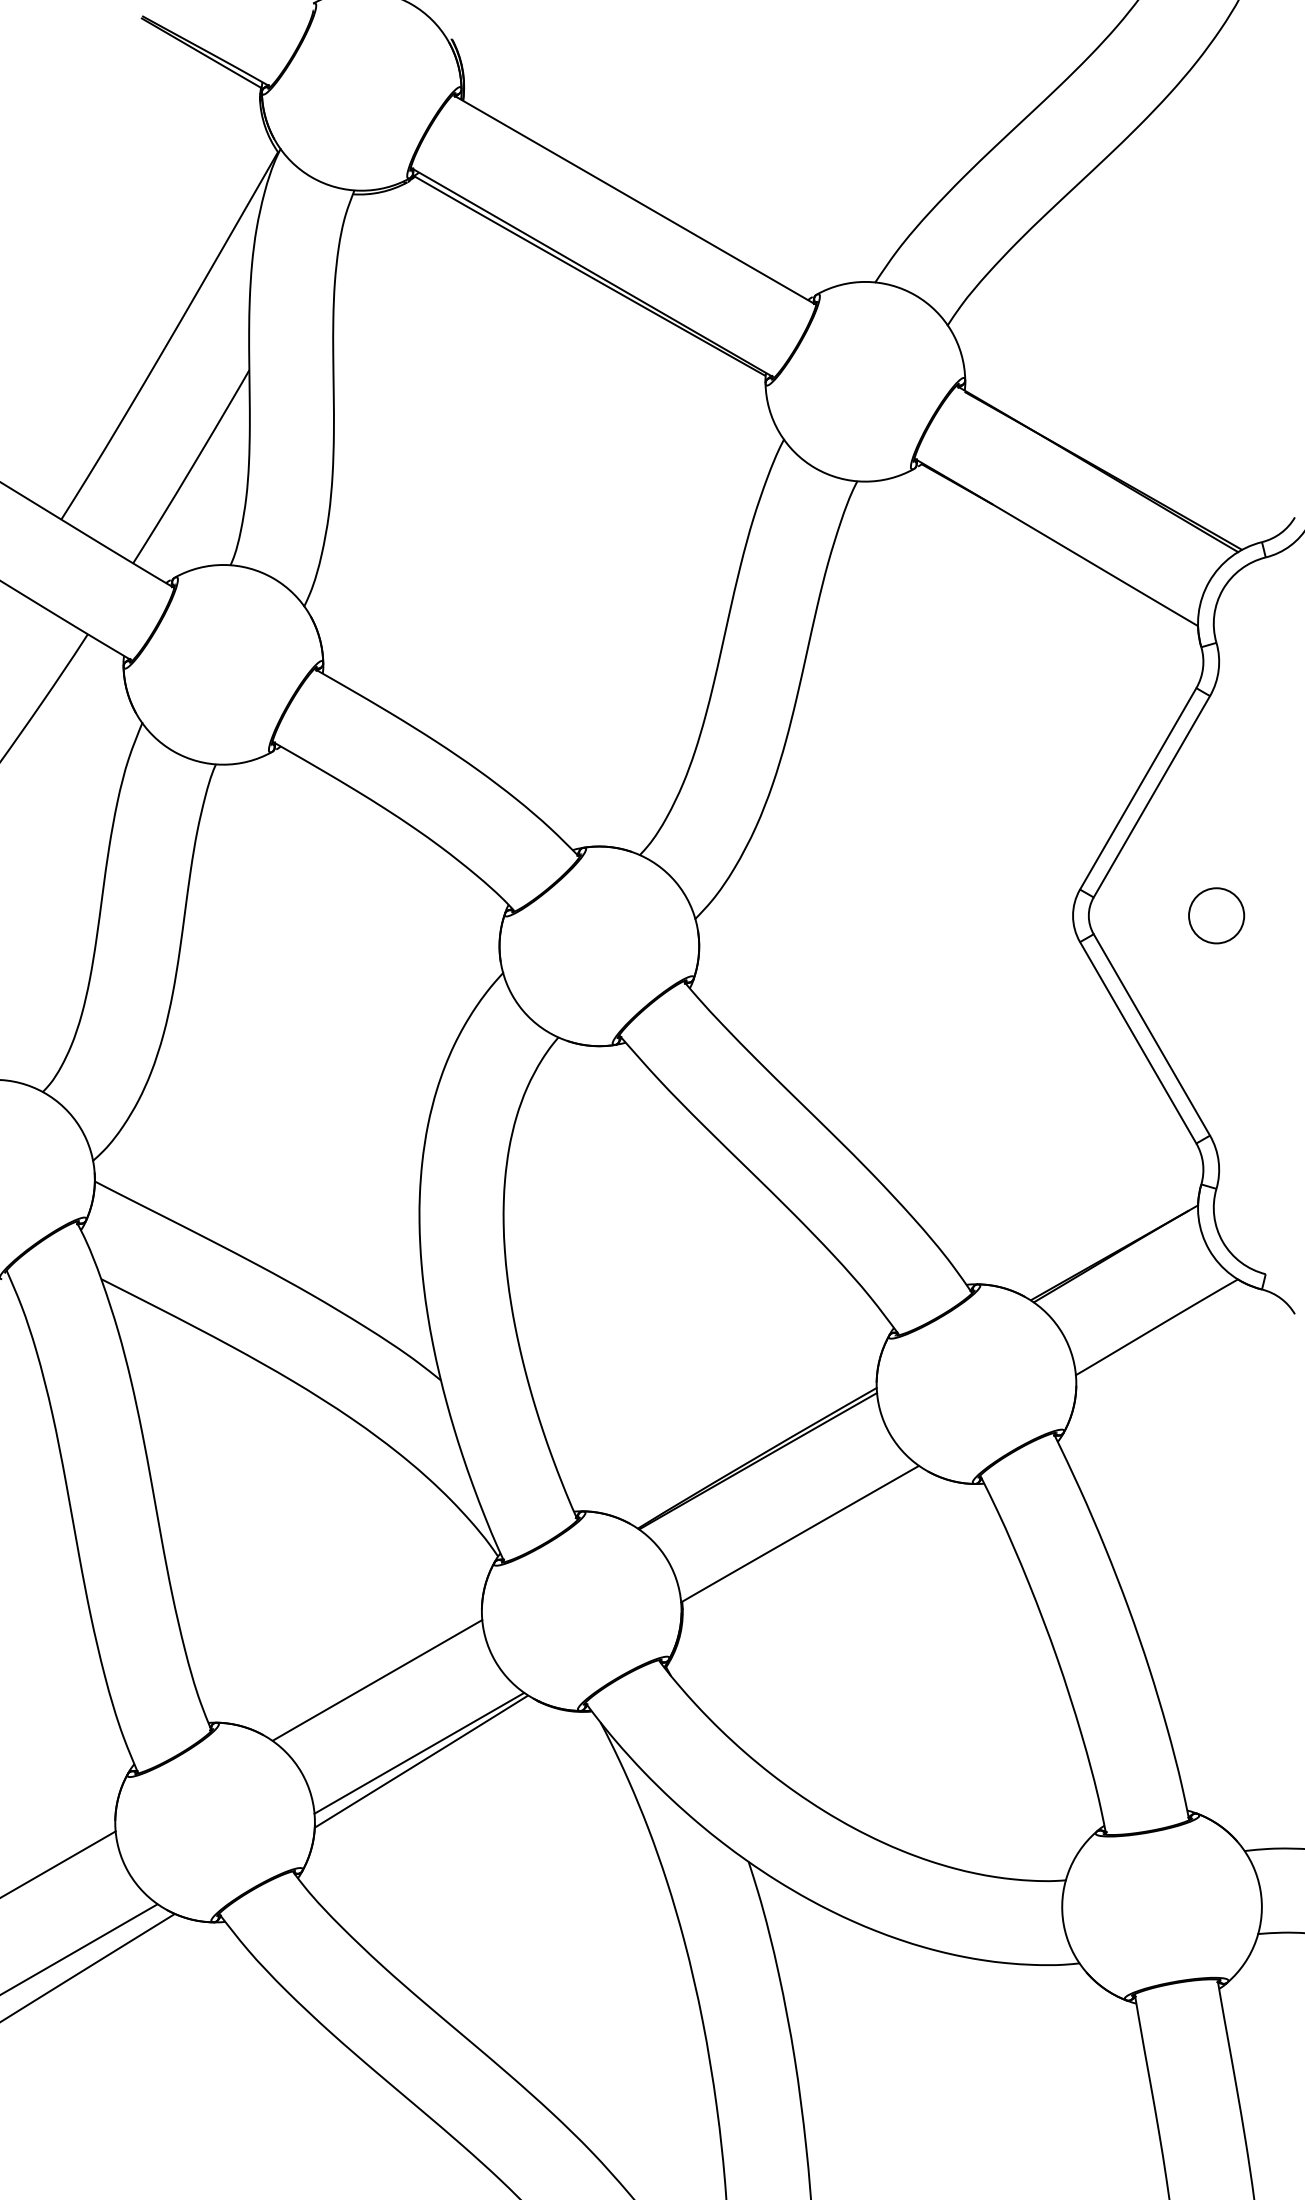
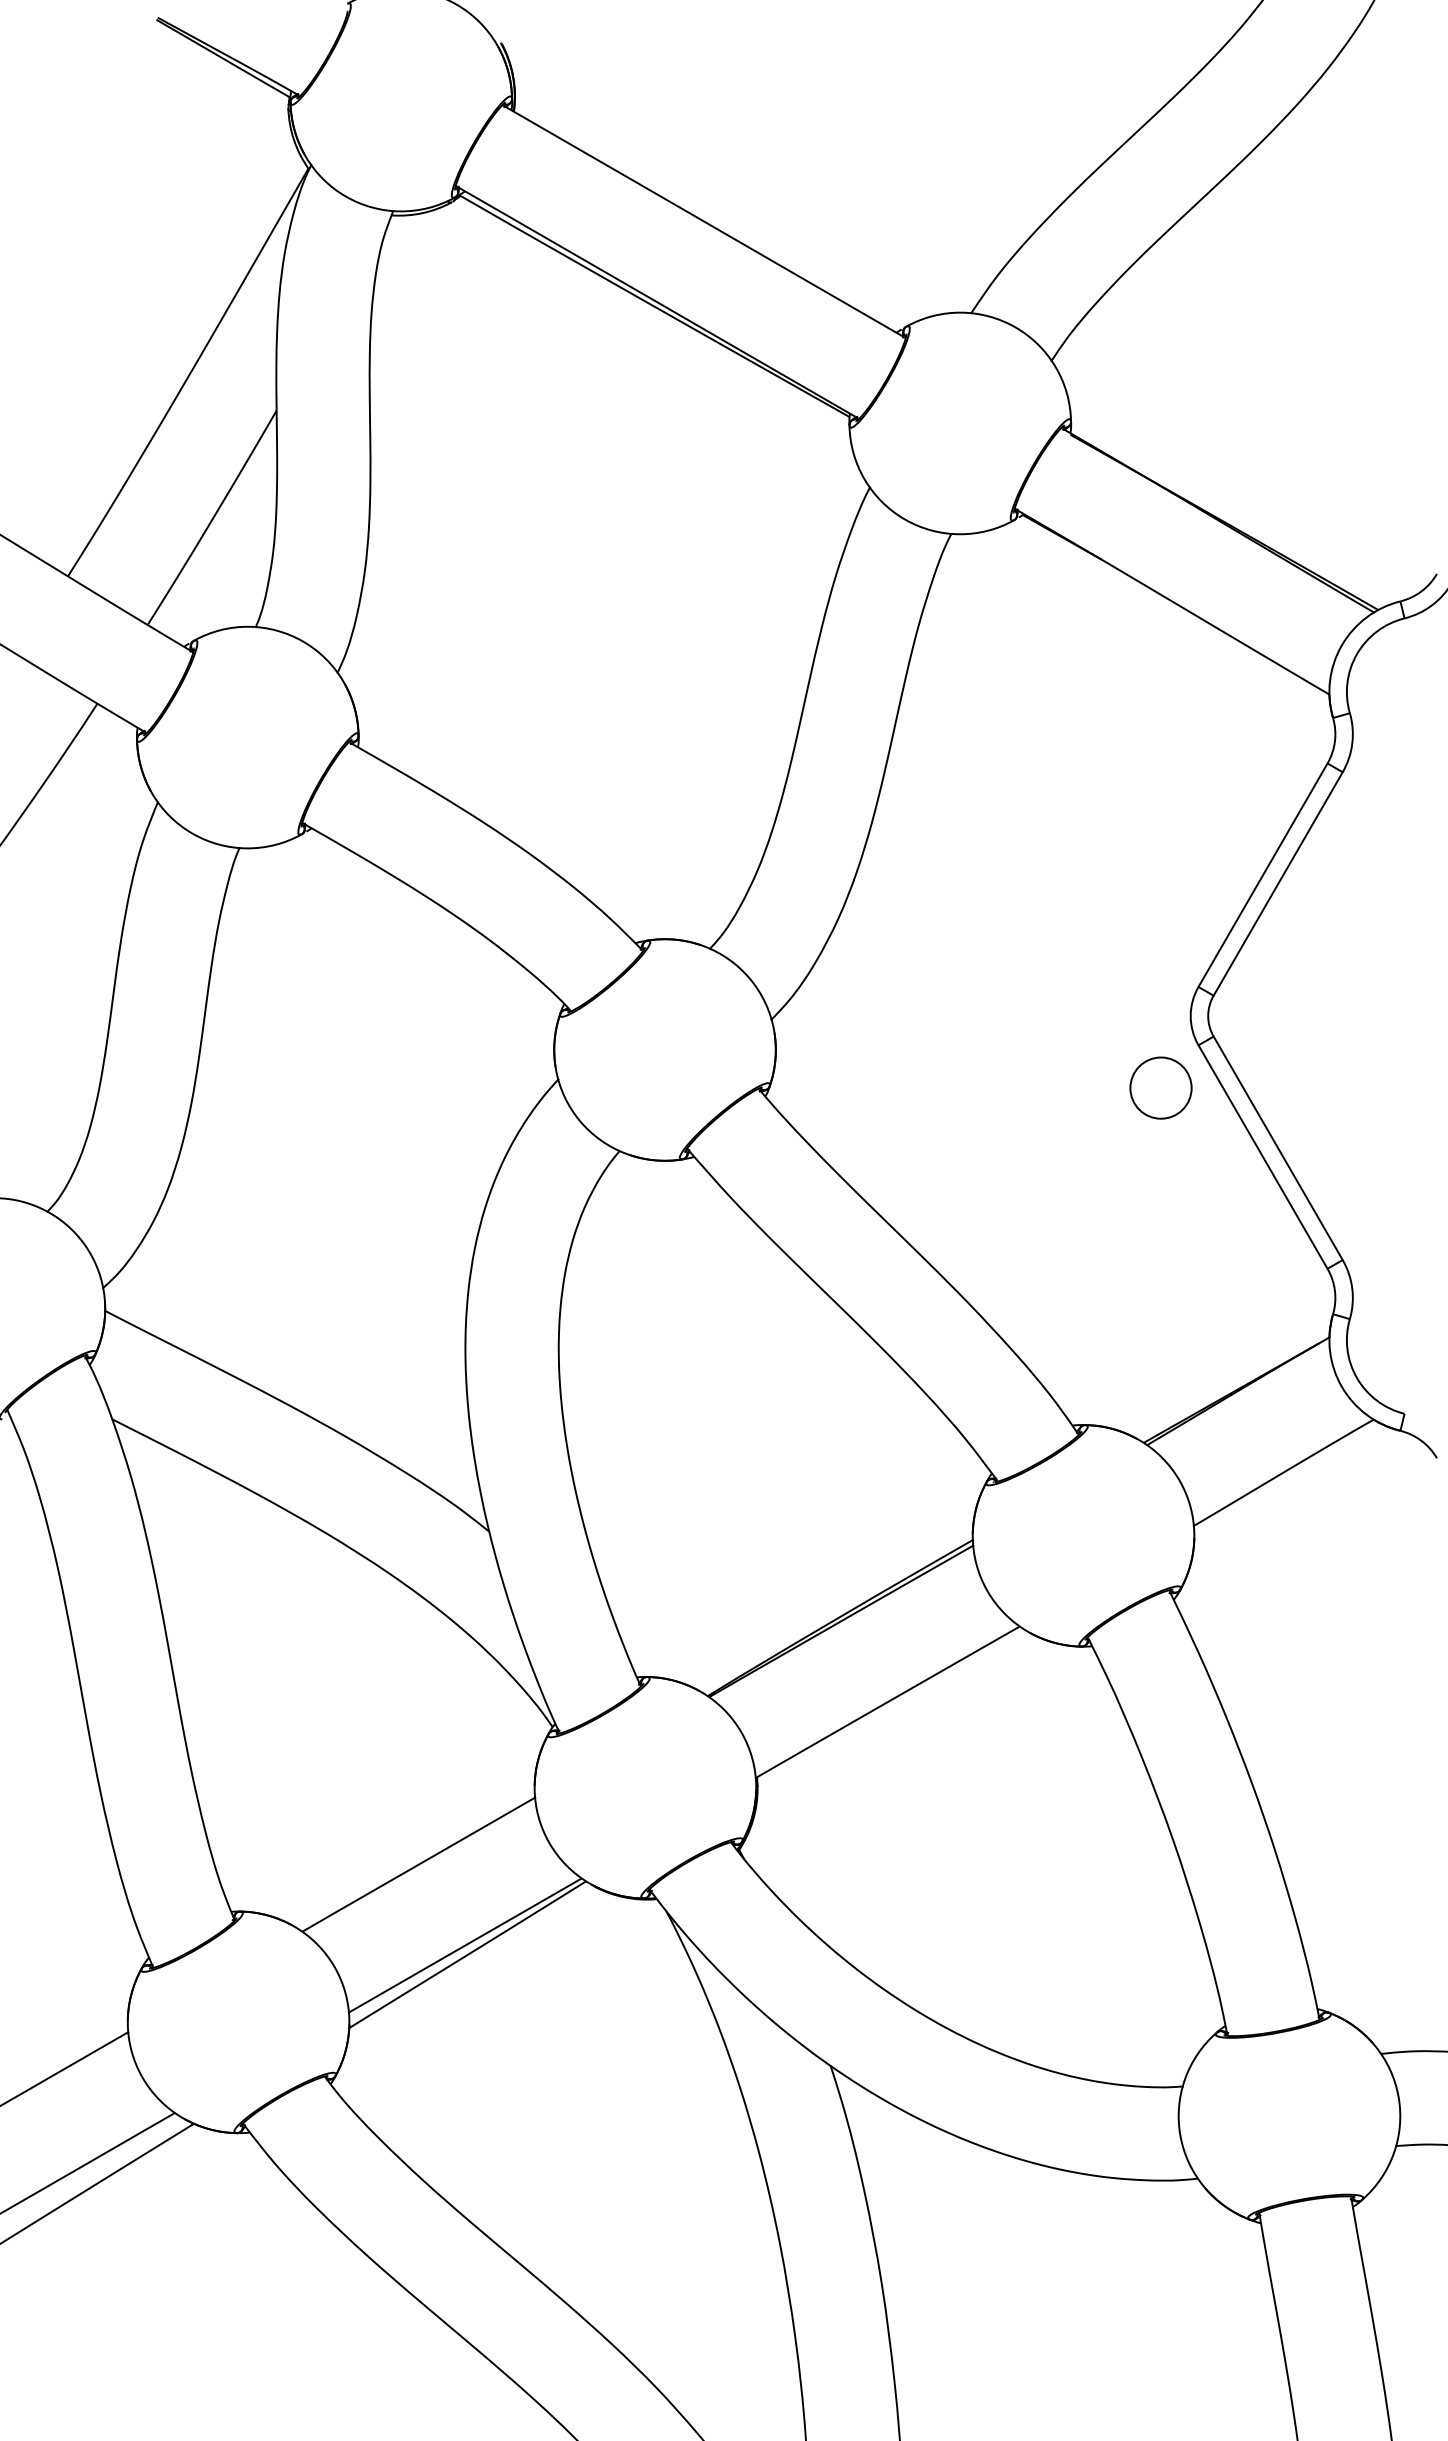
circle: (1216, 915) -> (1160, 1087), moved

